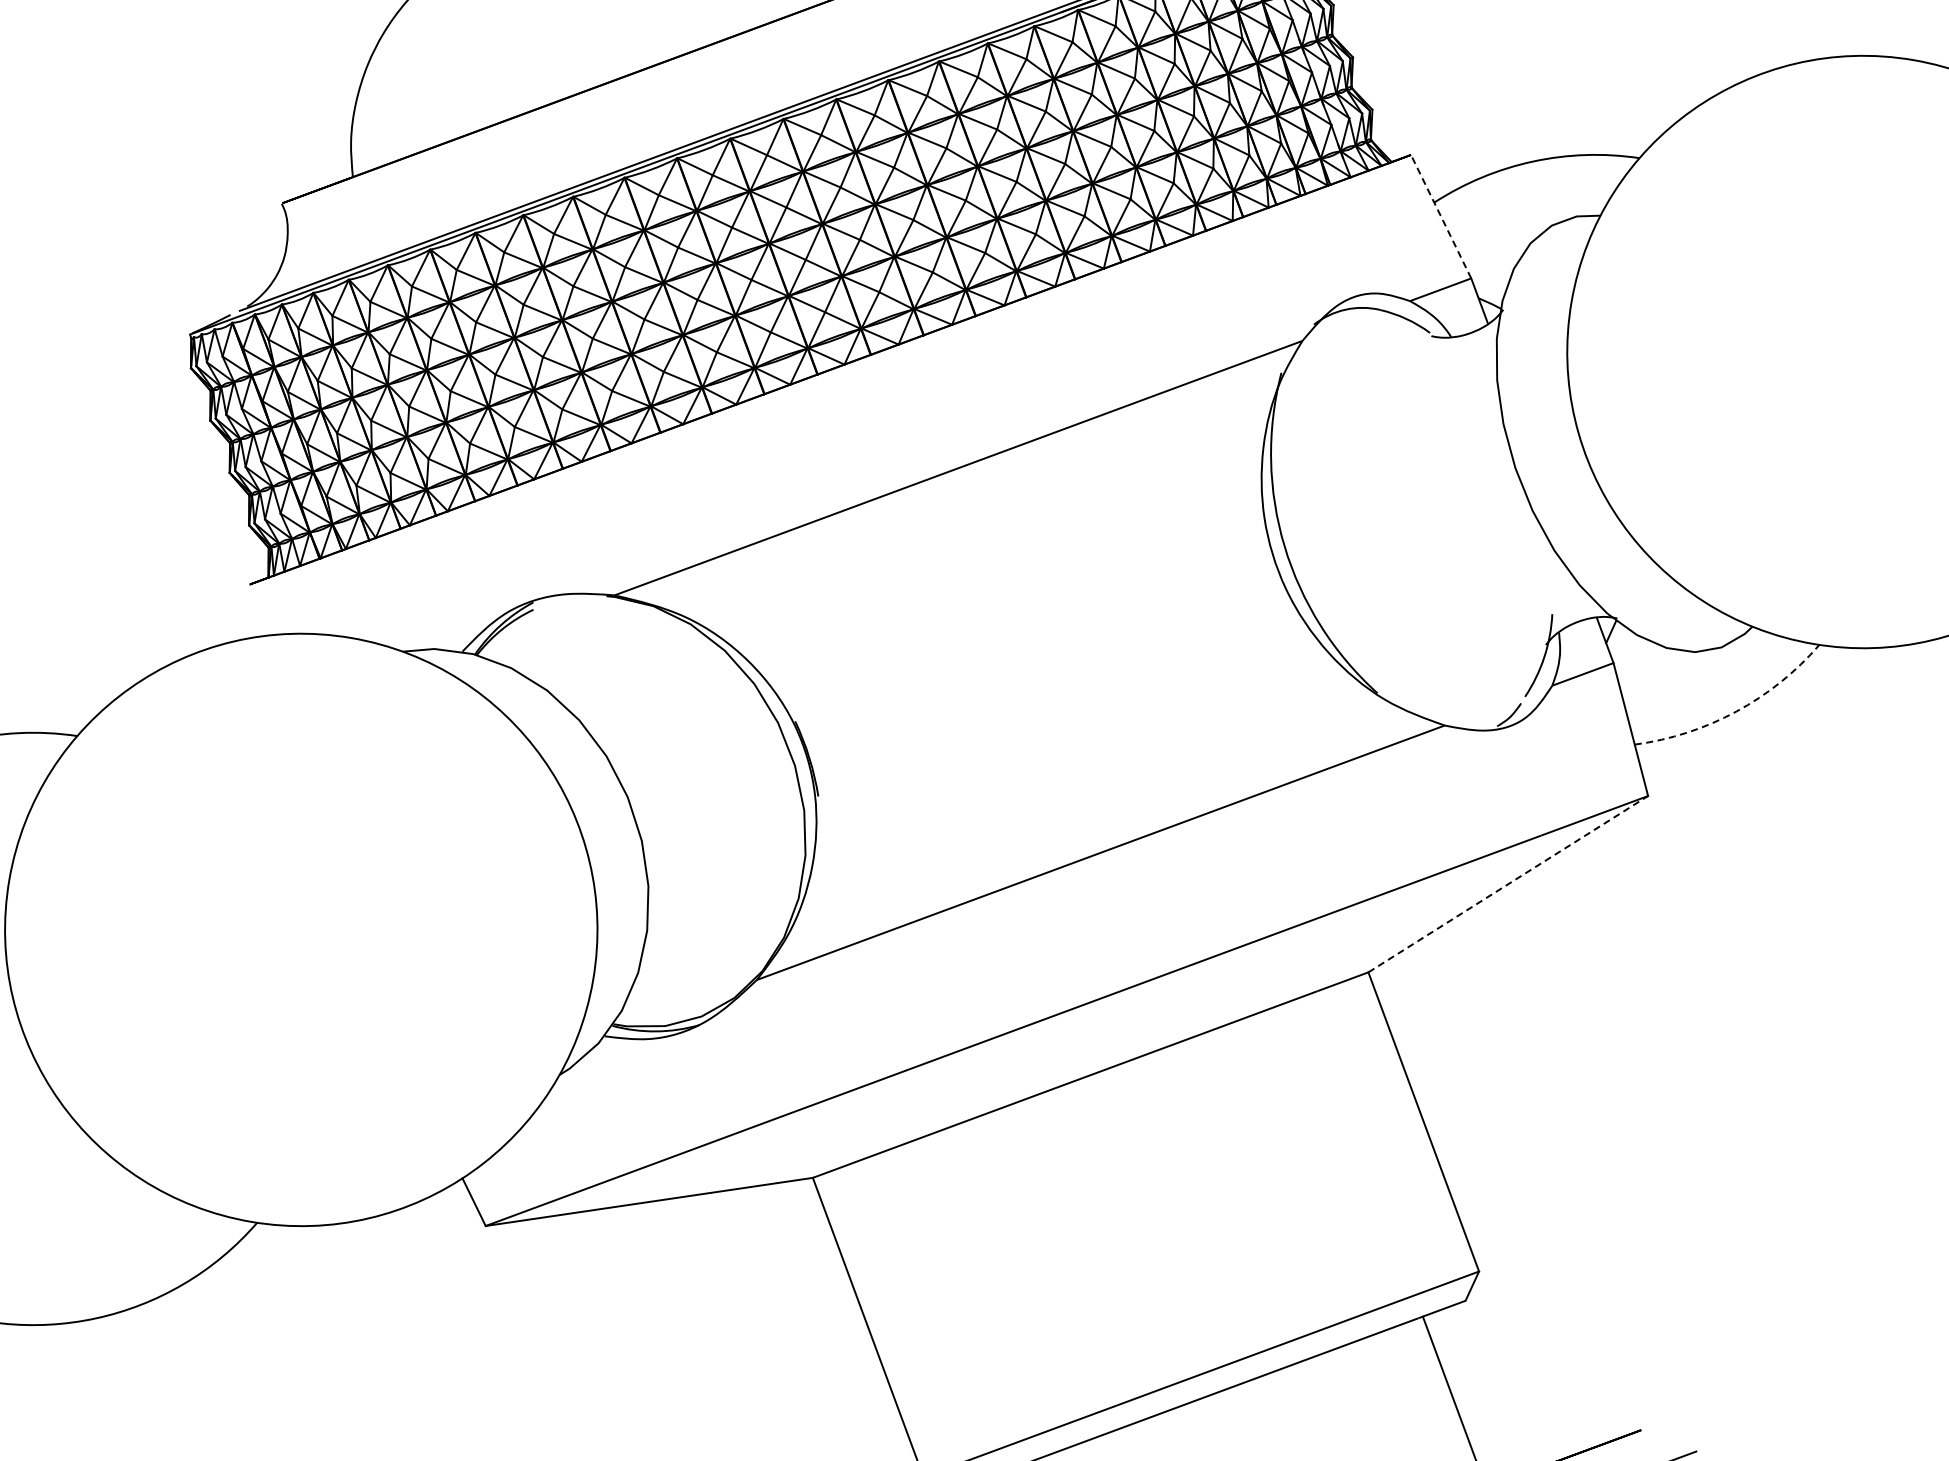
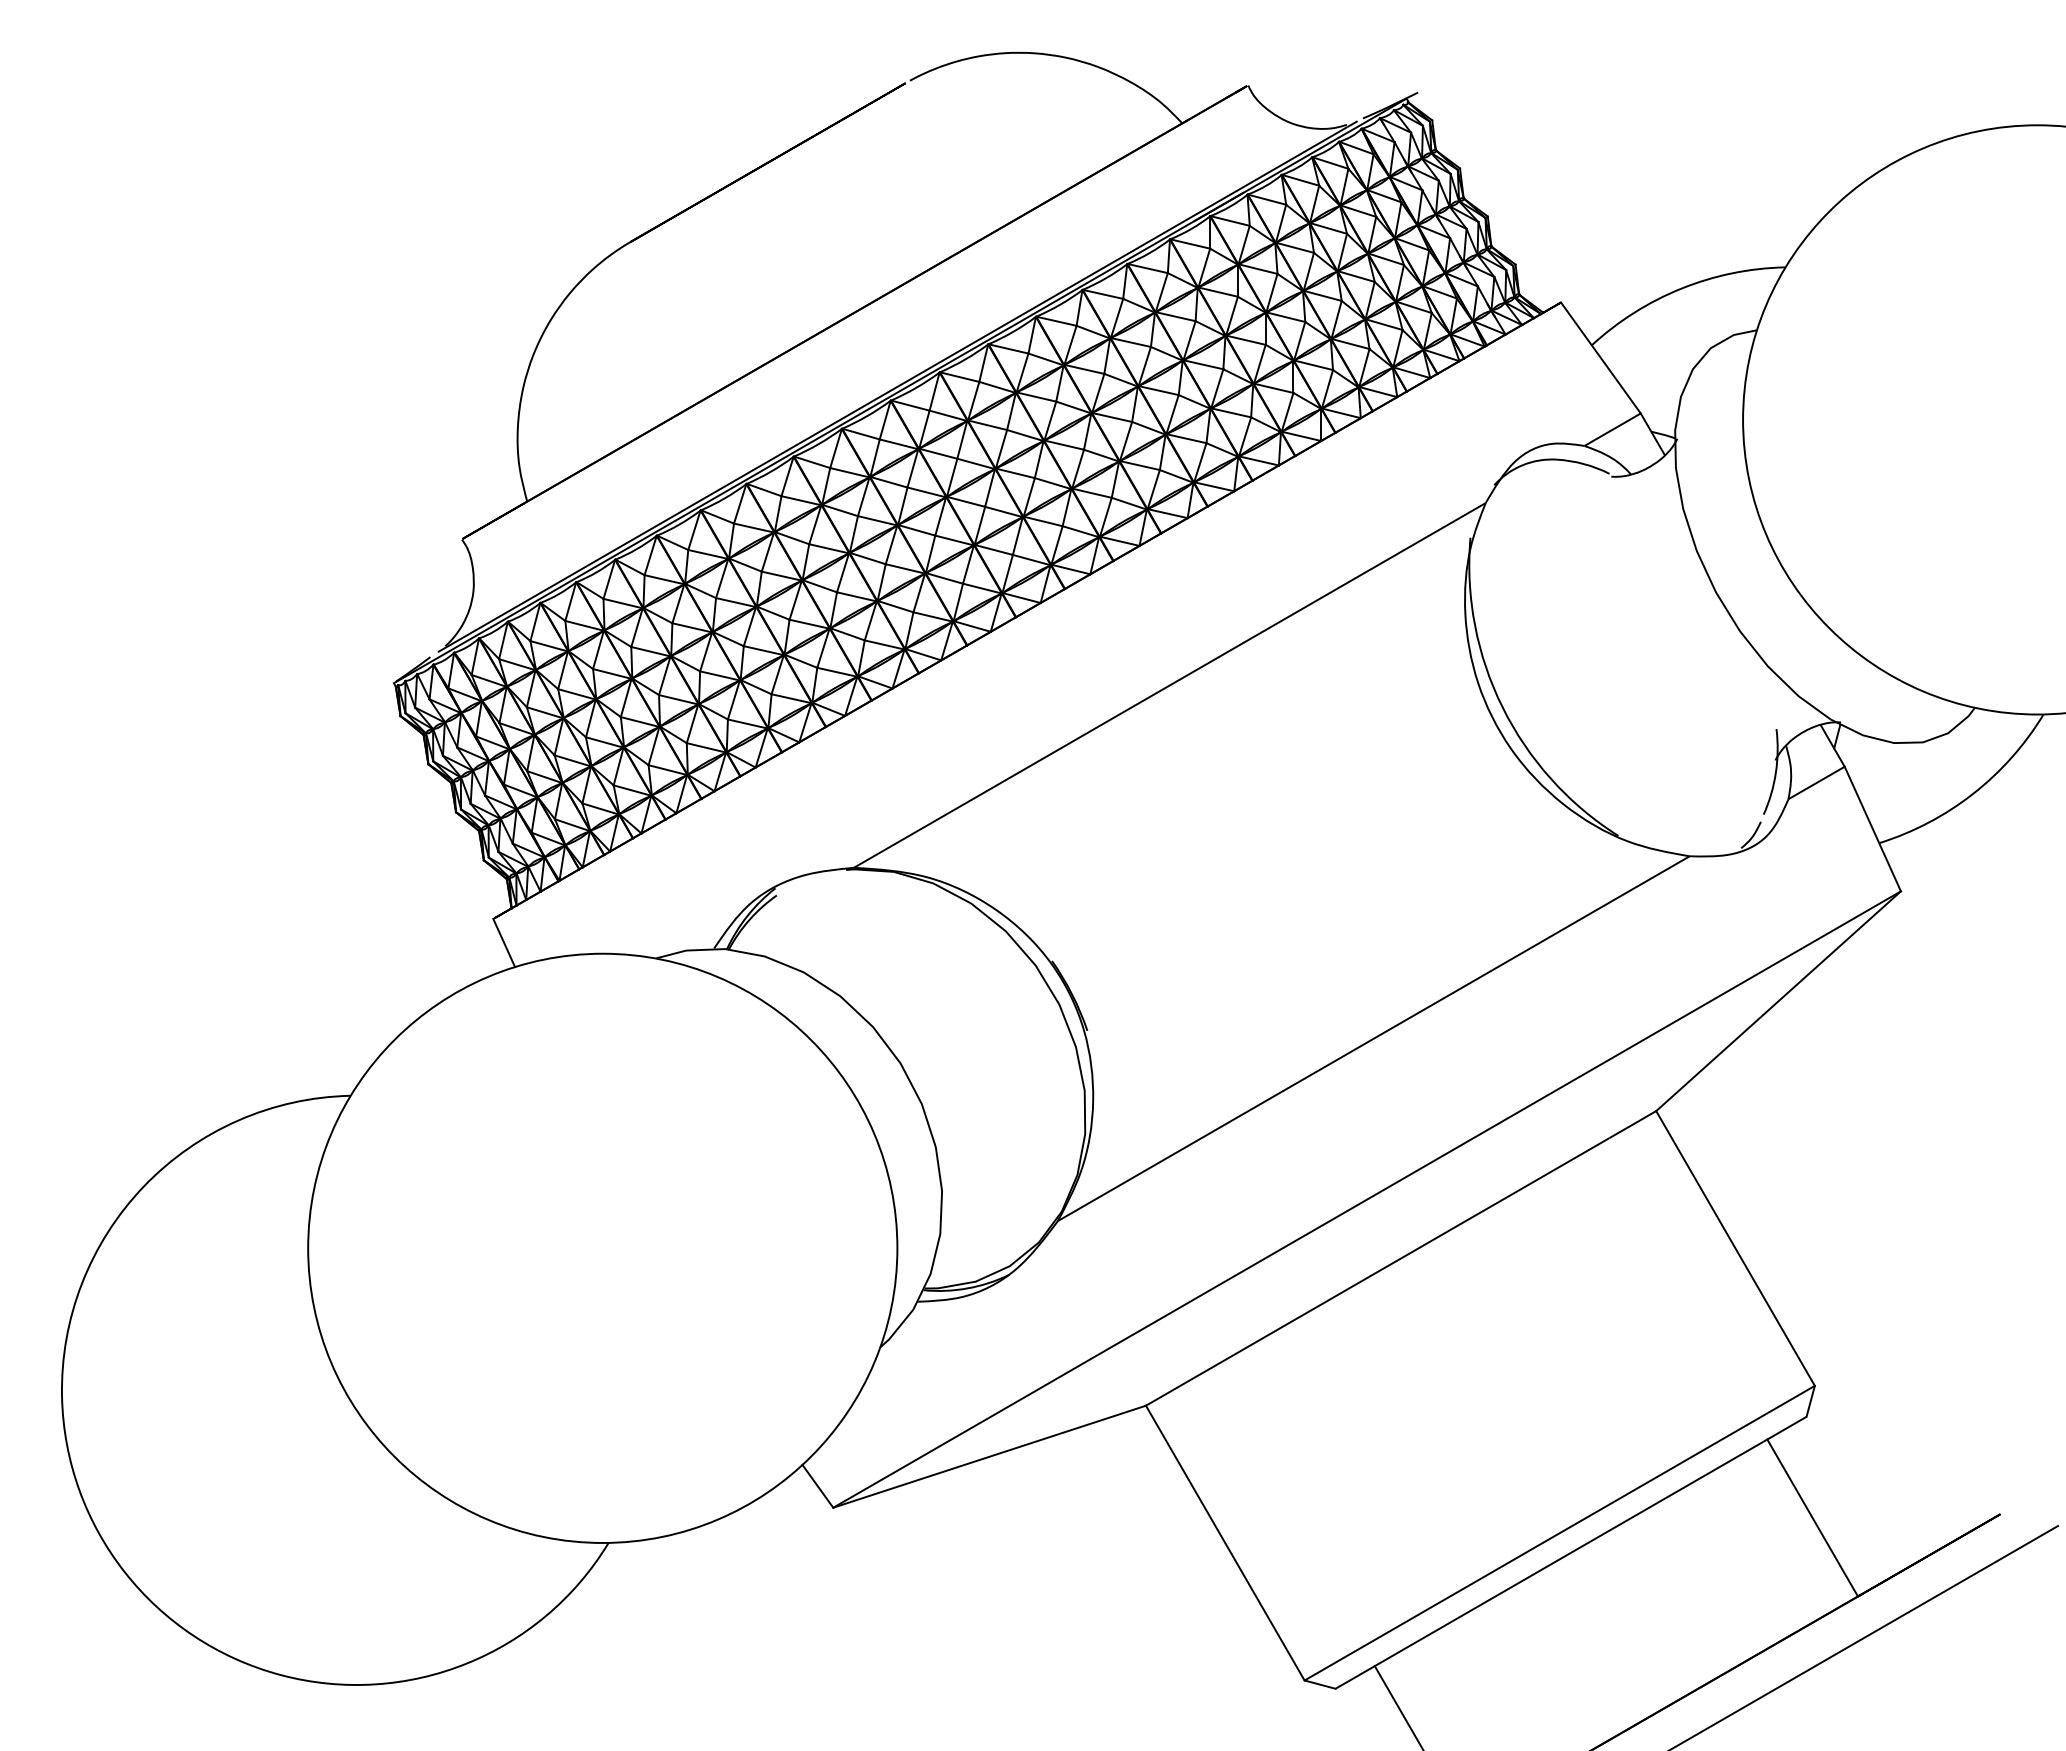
line: (1440, 216) -> (1600, 357), dashed -> solid
line: (255, 610) -> (504, 942), added
arc: (1736, 711) -> (1973, 793), dashed -> solid
line: (1508, 883) -> (1778, 1000), dashed -> solid

